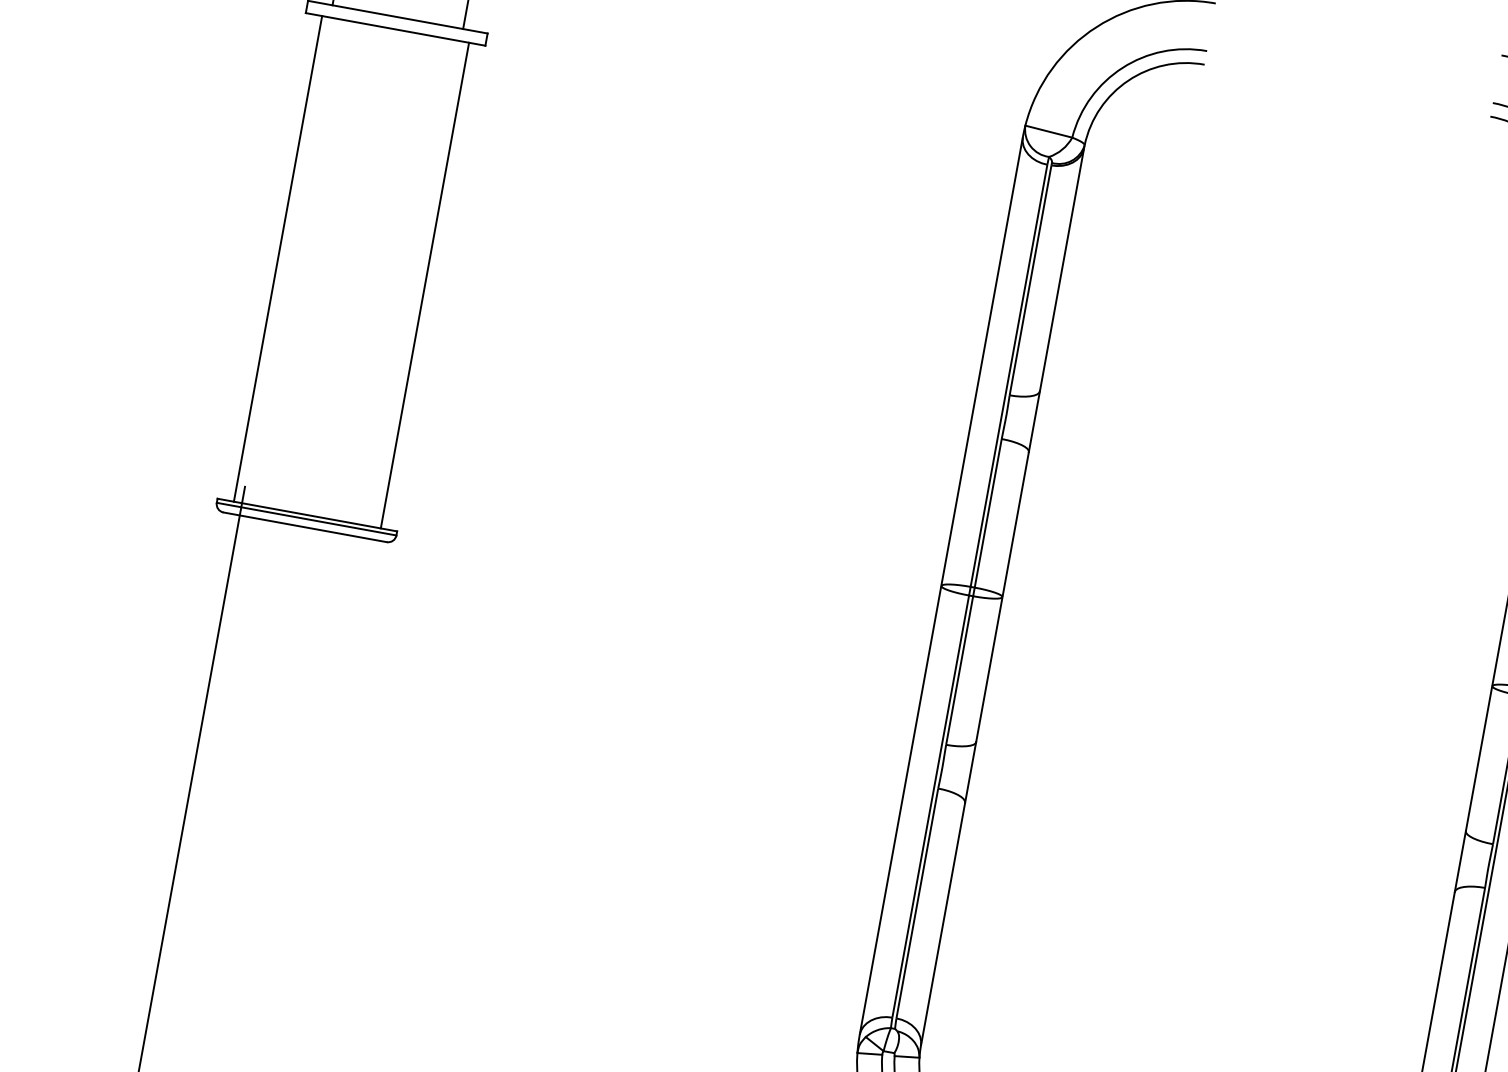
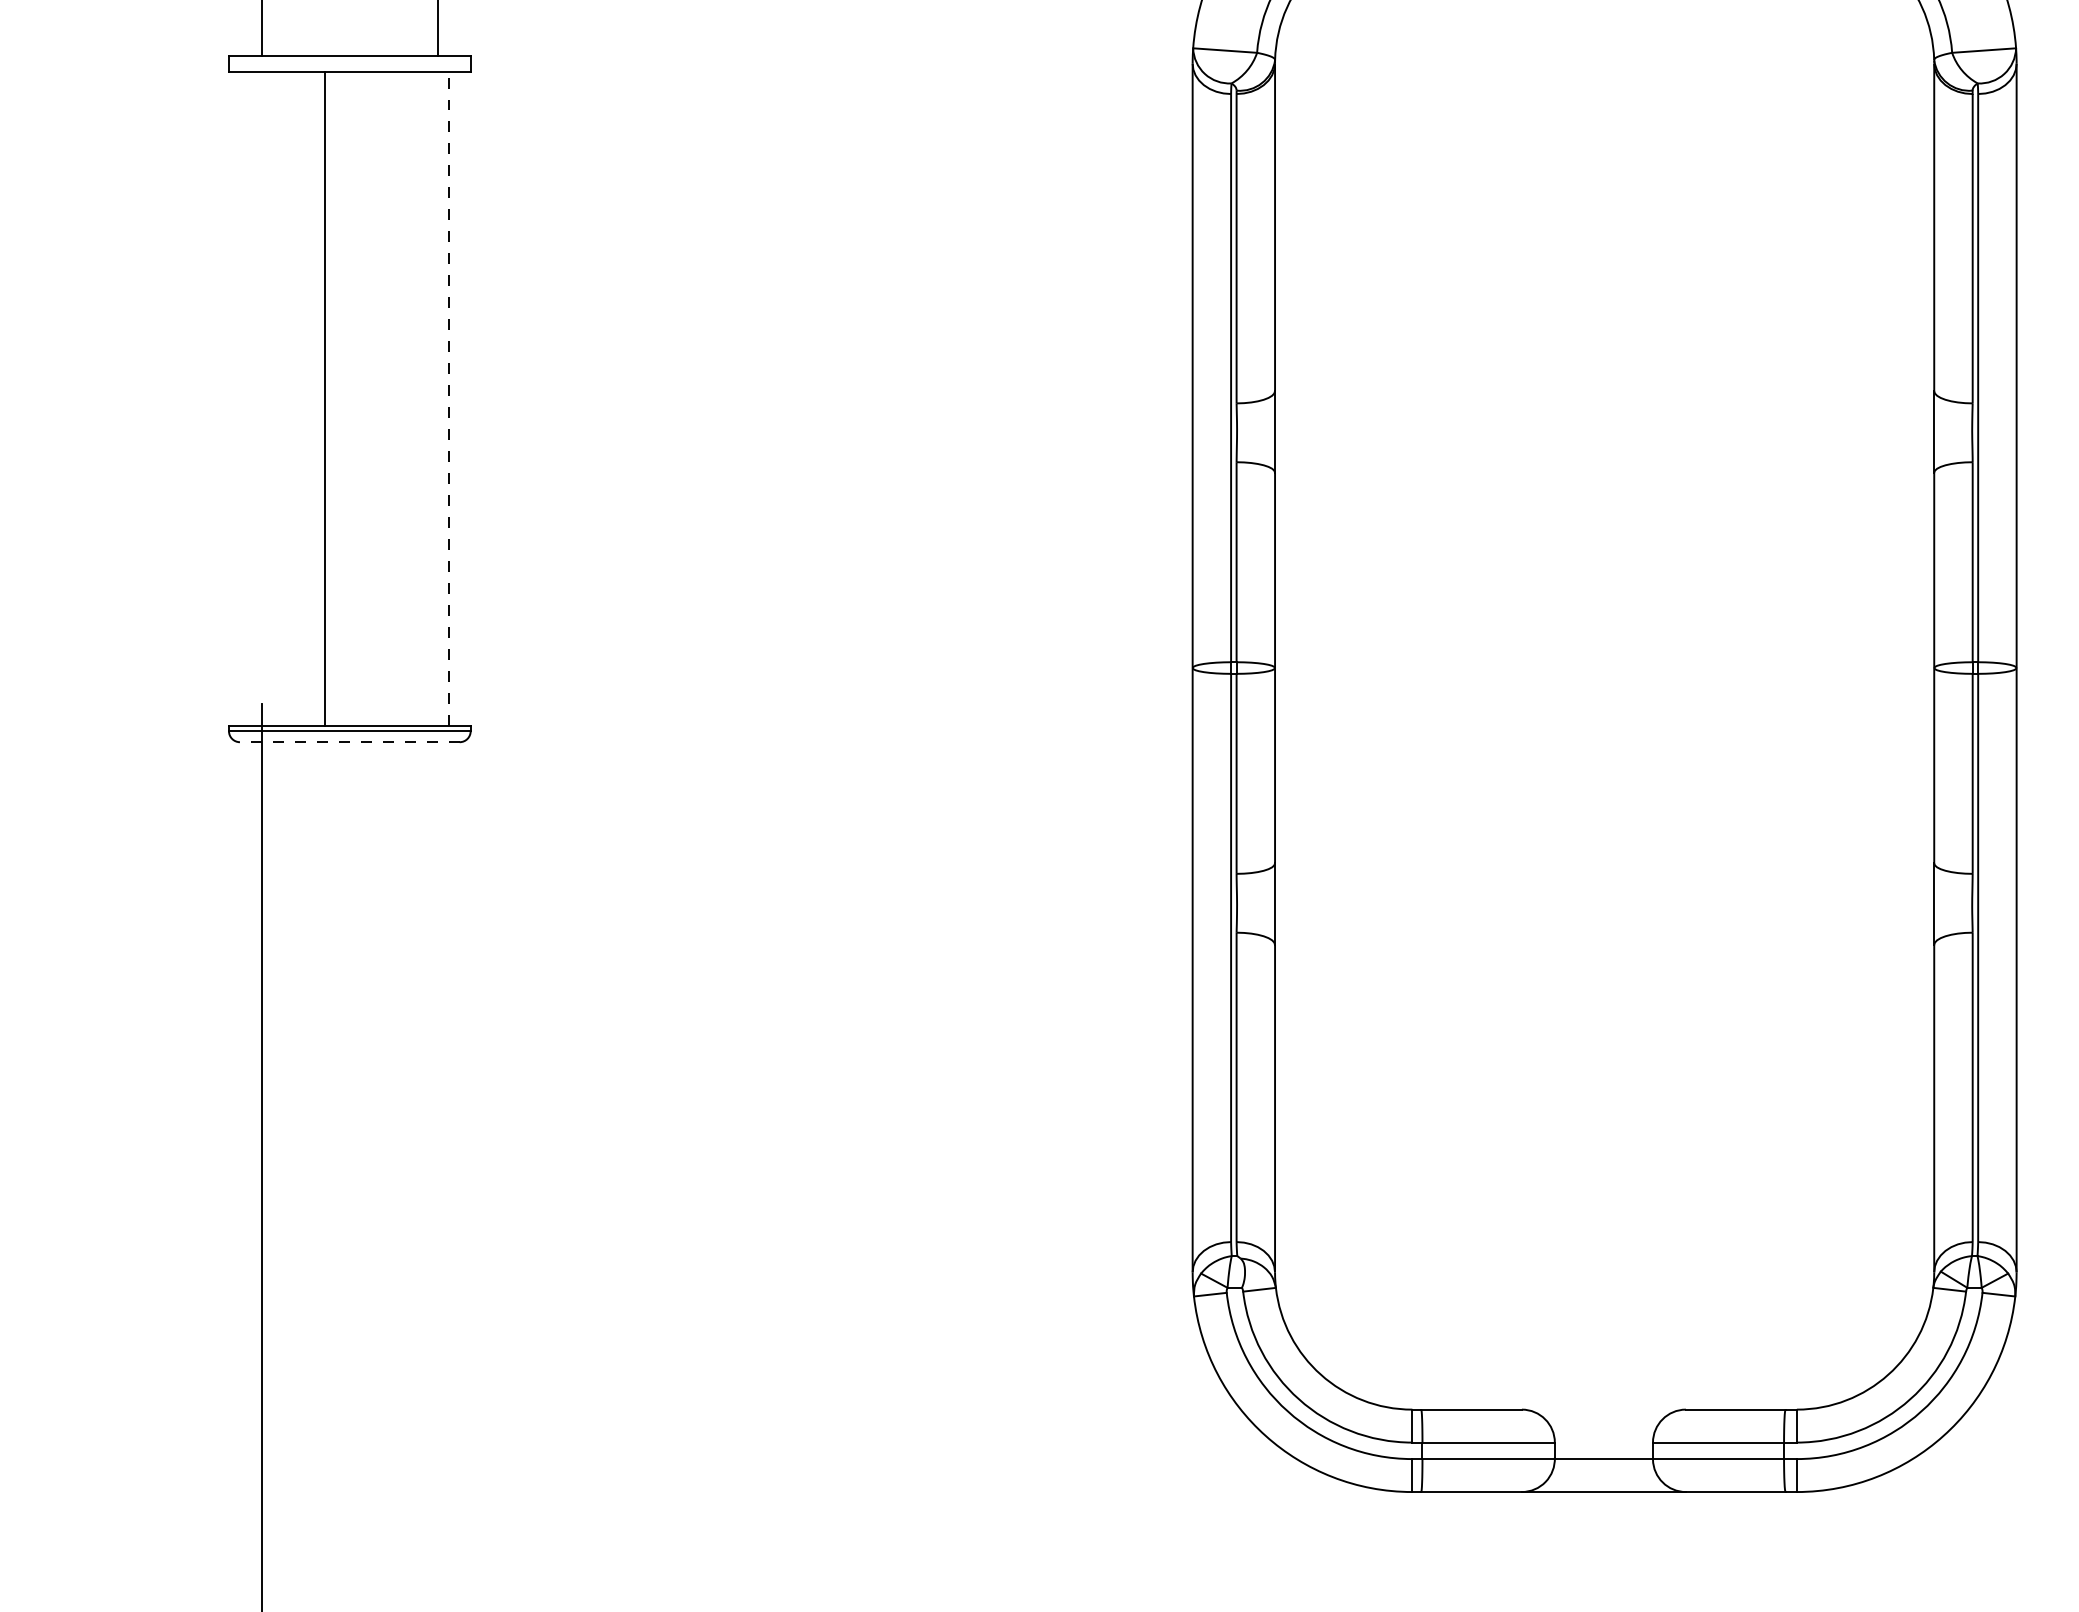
line: (277, 258) -> (324, 398), moved
line: (424, 285) -> (448, 398), solid -> dashed
line: (304, 527) -> (349, 742), solid -> dashed

